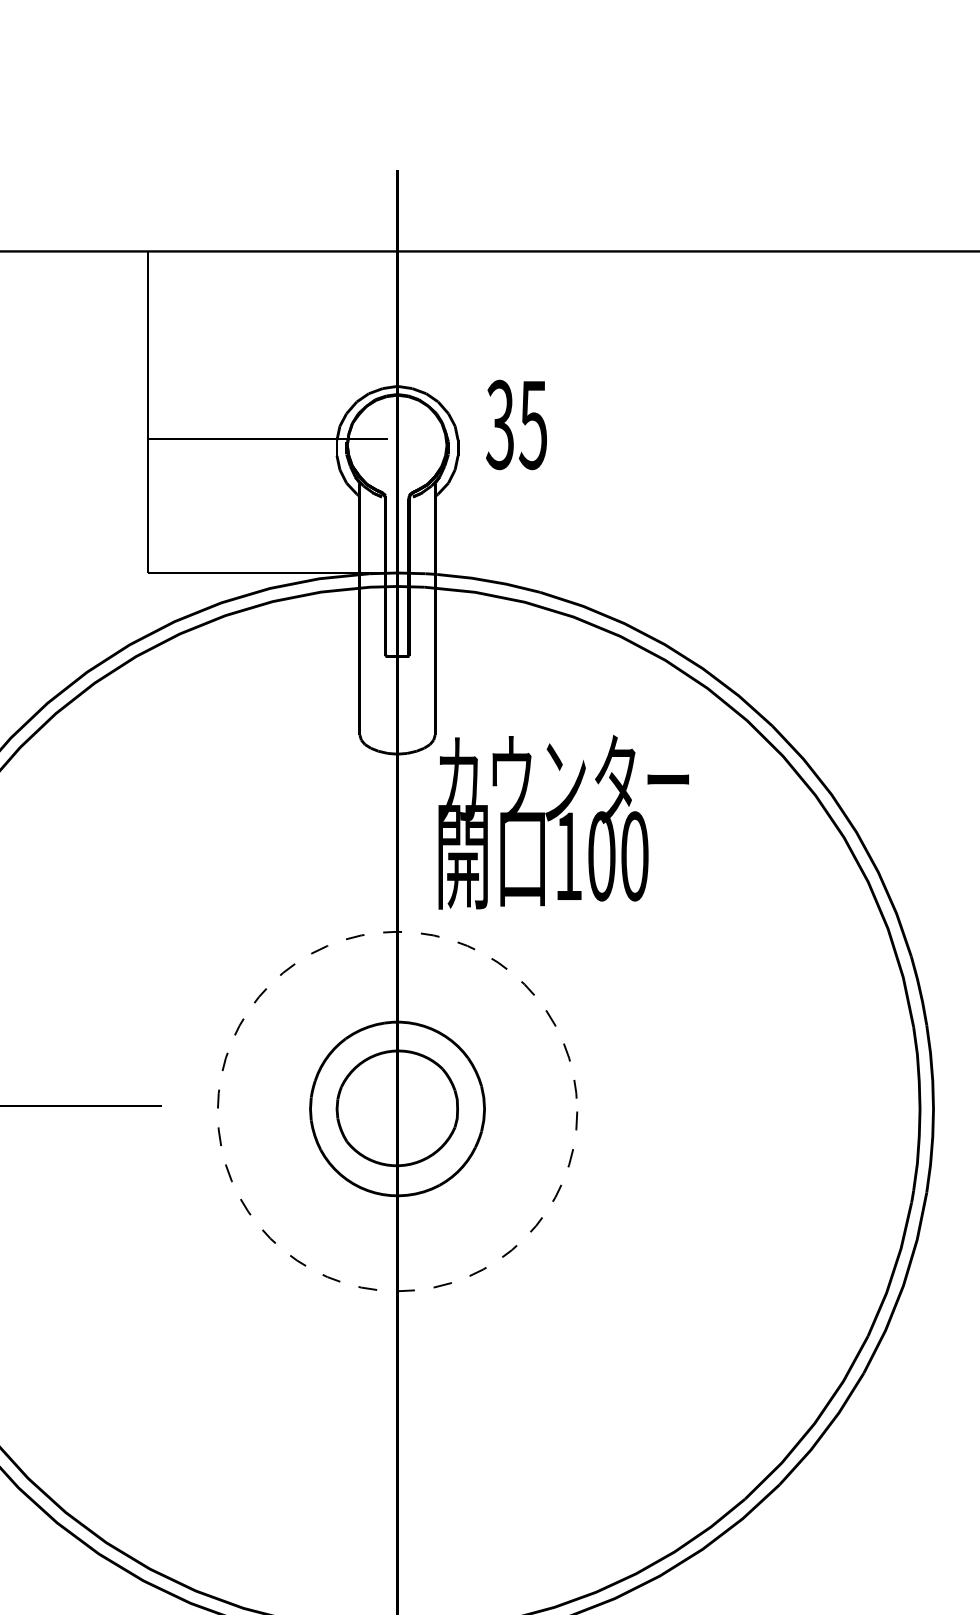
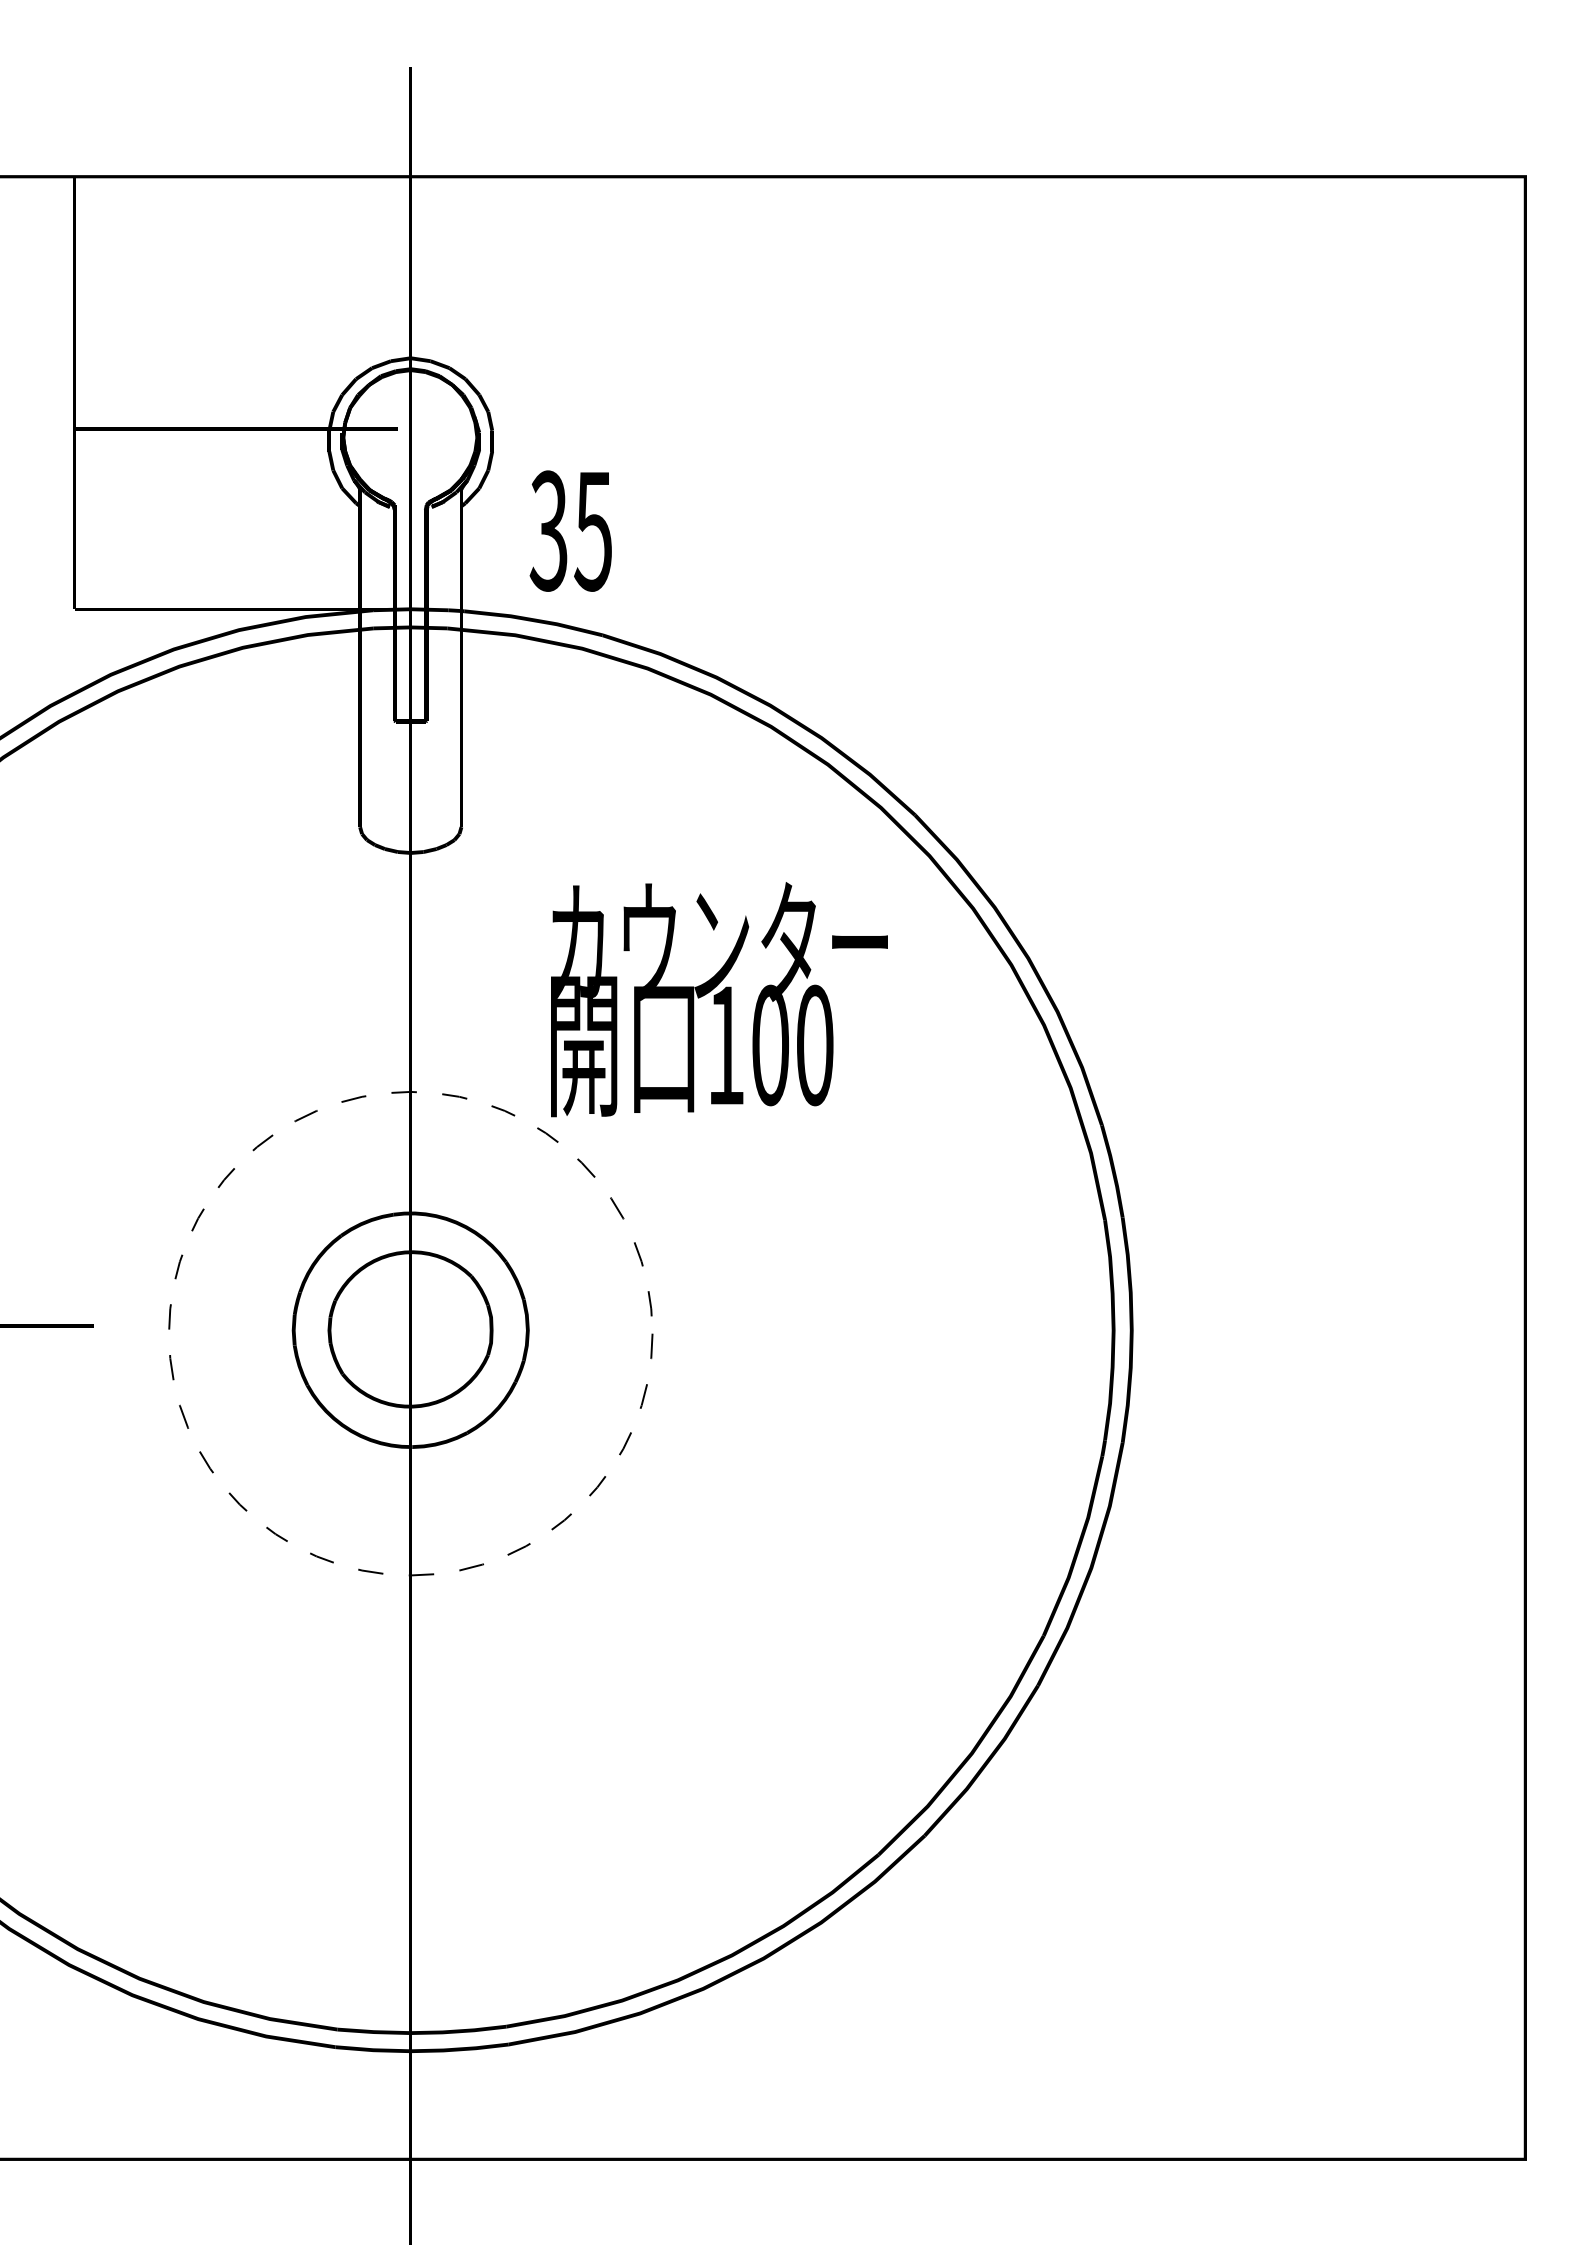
text: (516, 424) -> (570, 530), moved
text: (563, 822) -> (719, 999), moved

